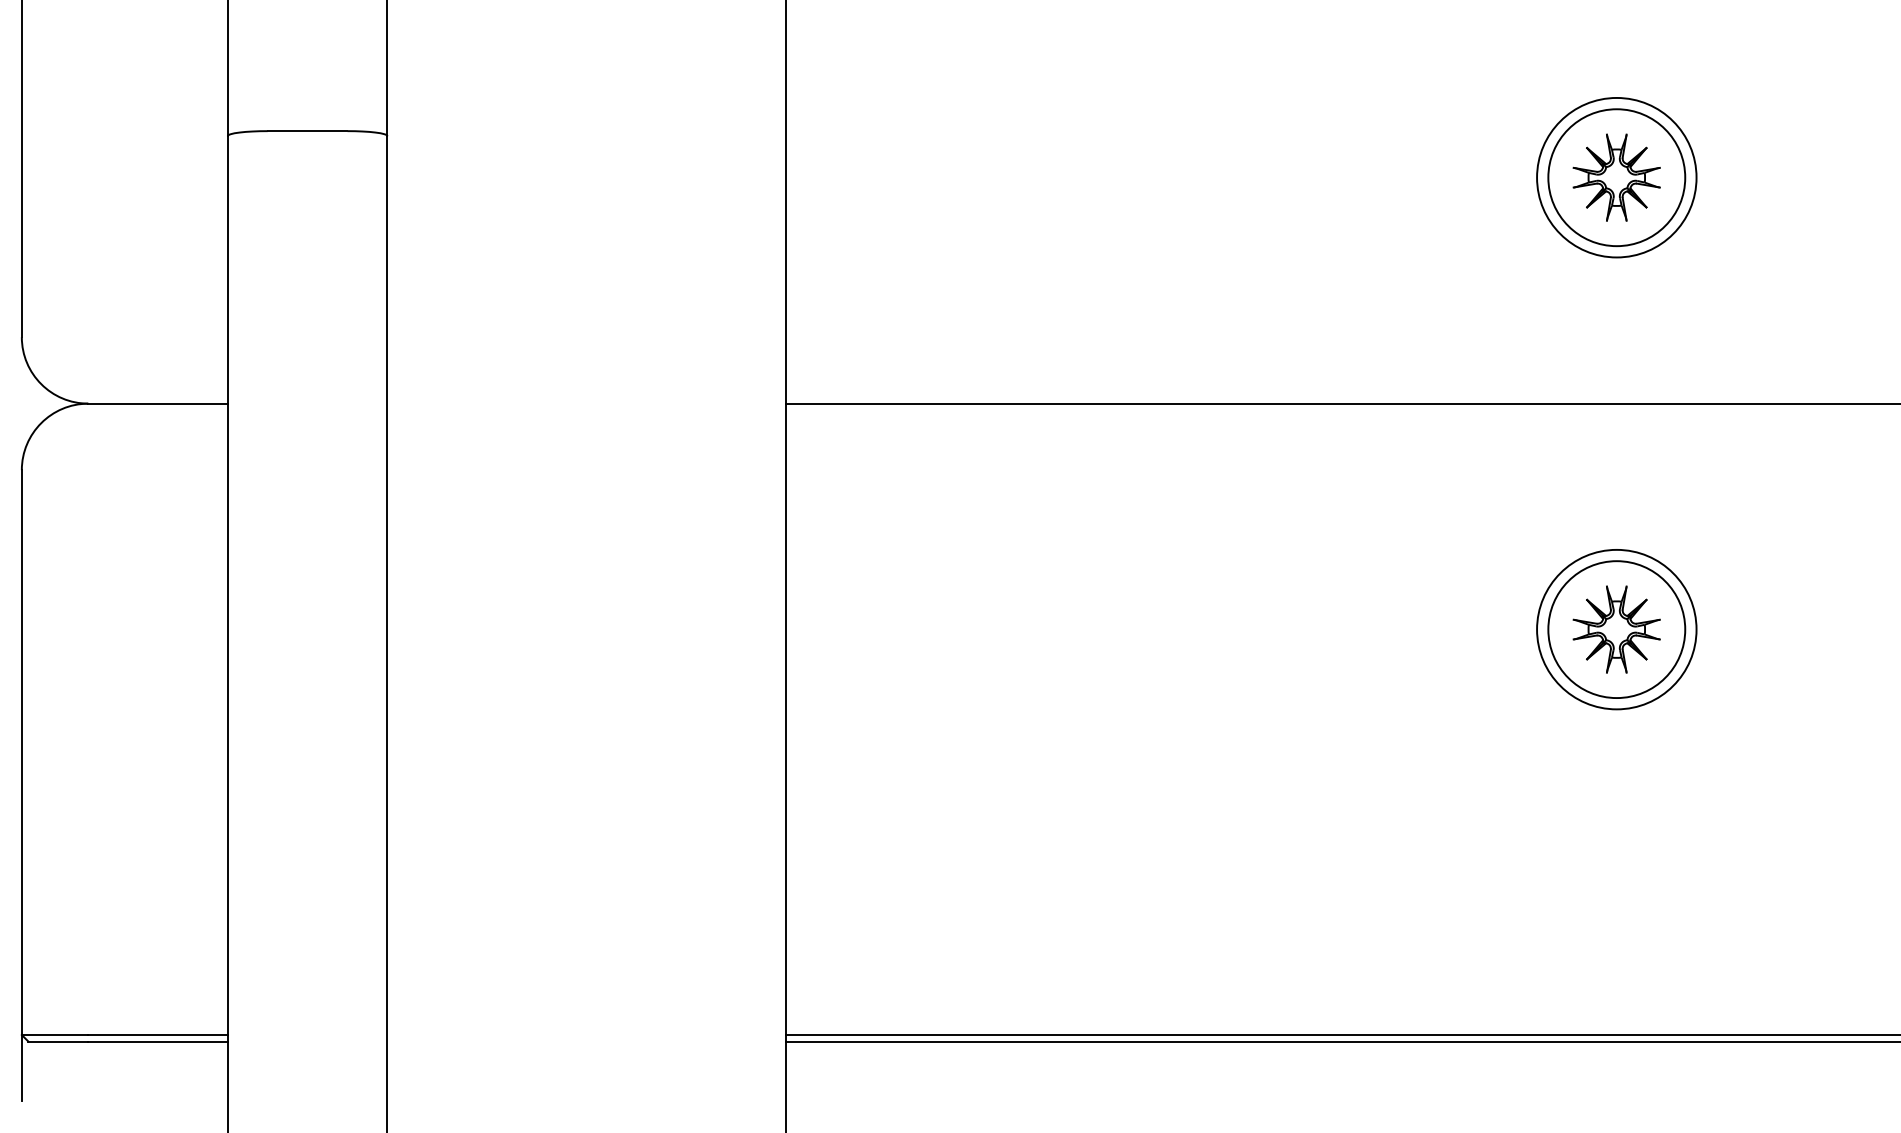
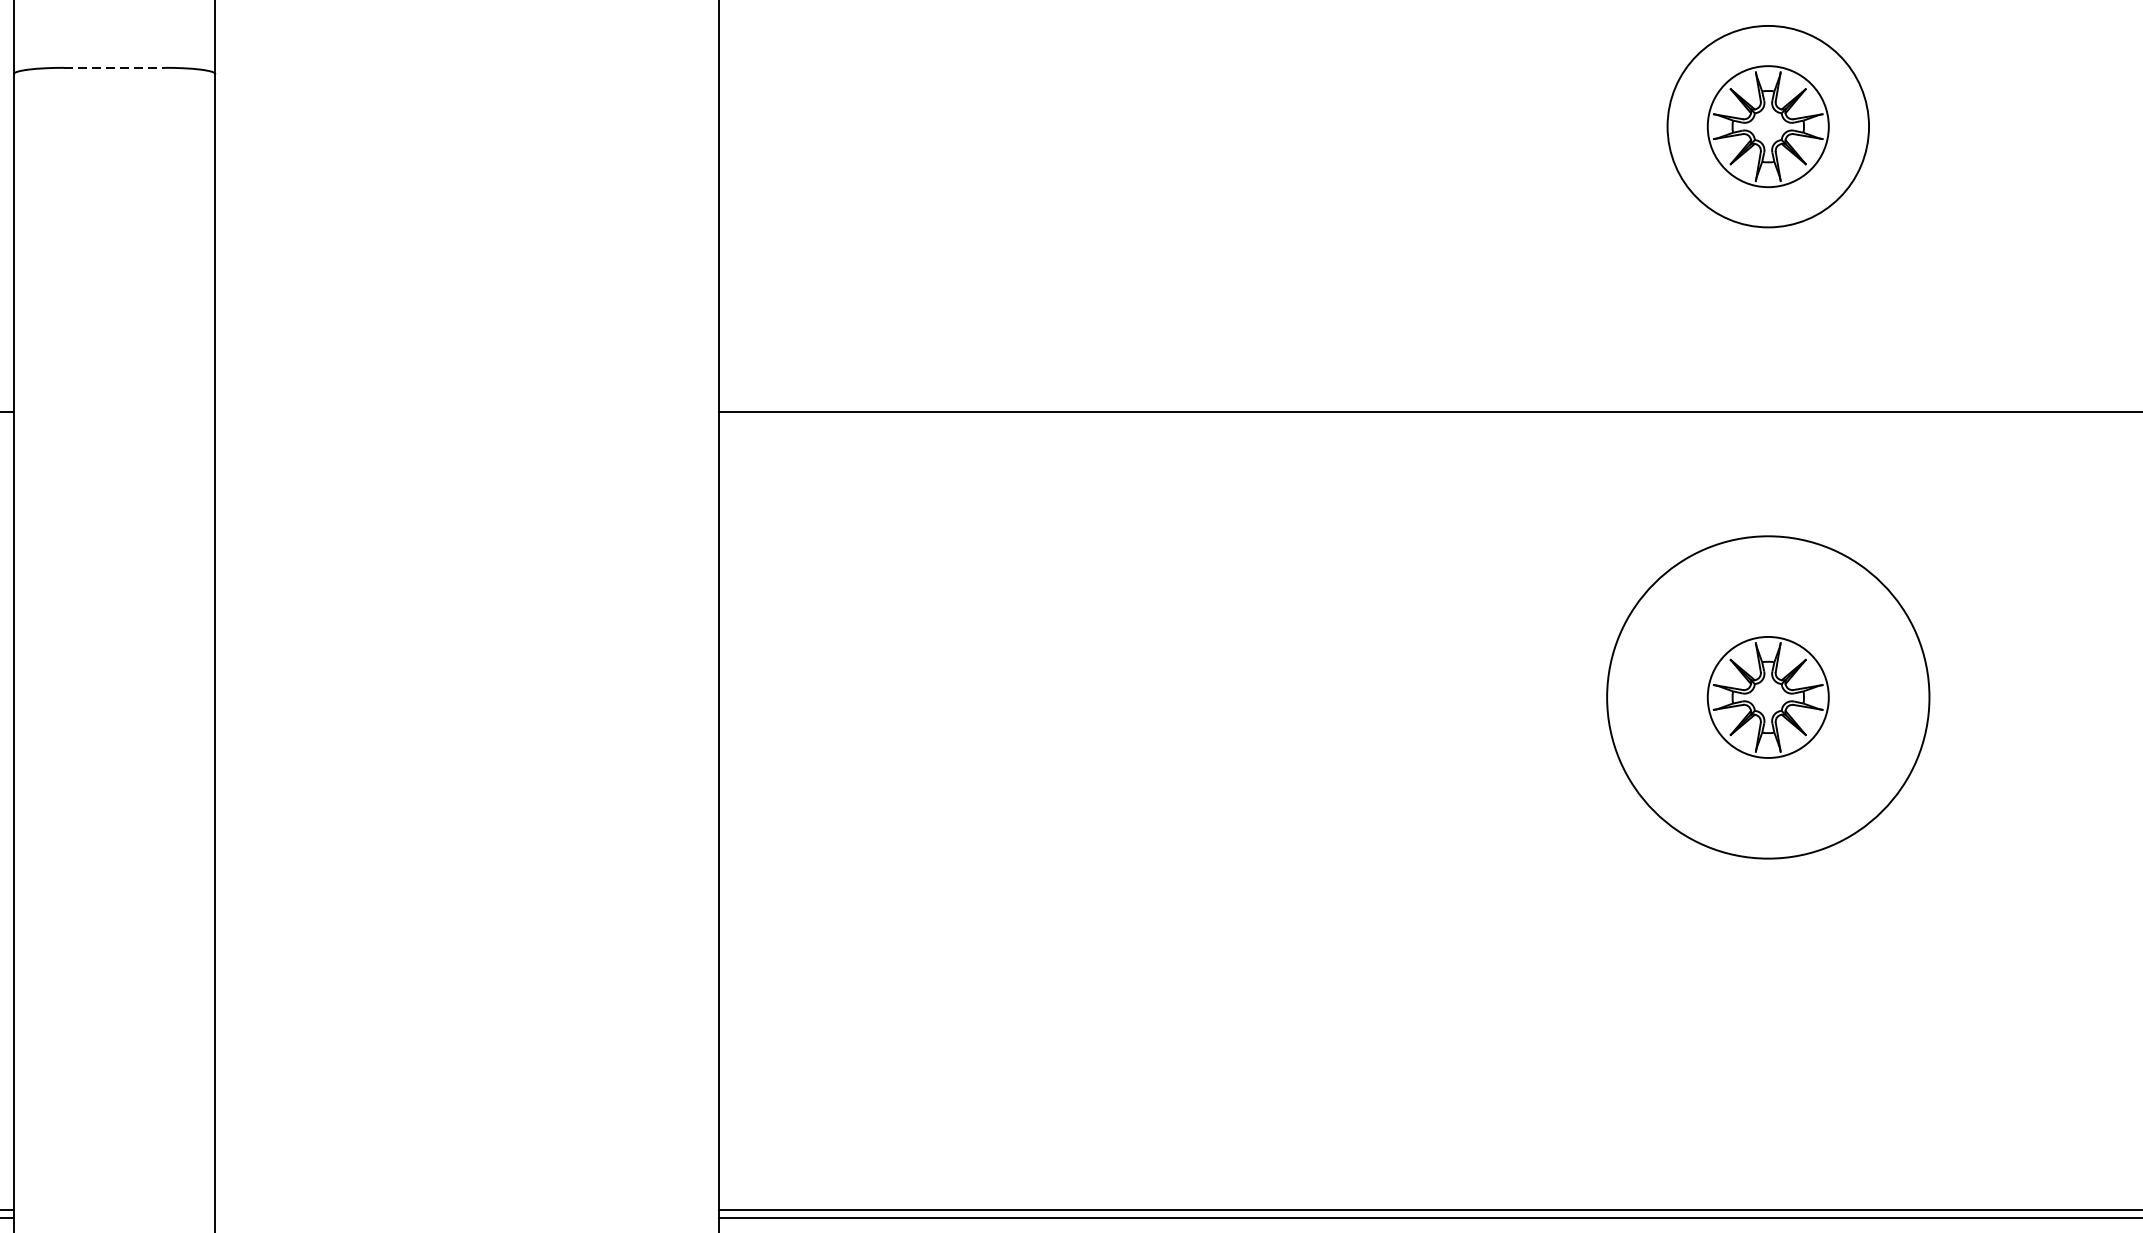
line: (307, 131) -> (114, 68), solid -> dashed
circle: (1616, 177) -> (1767, 126), size x0.7
circle: (1616, 629) -> (1767, 697), size x0.7
circle: (1616, 629) -> (1767, 697), size x1.6

